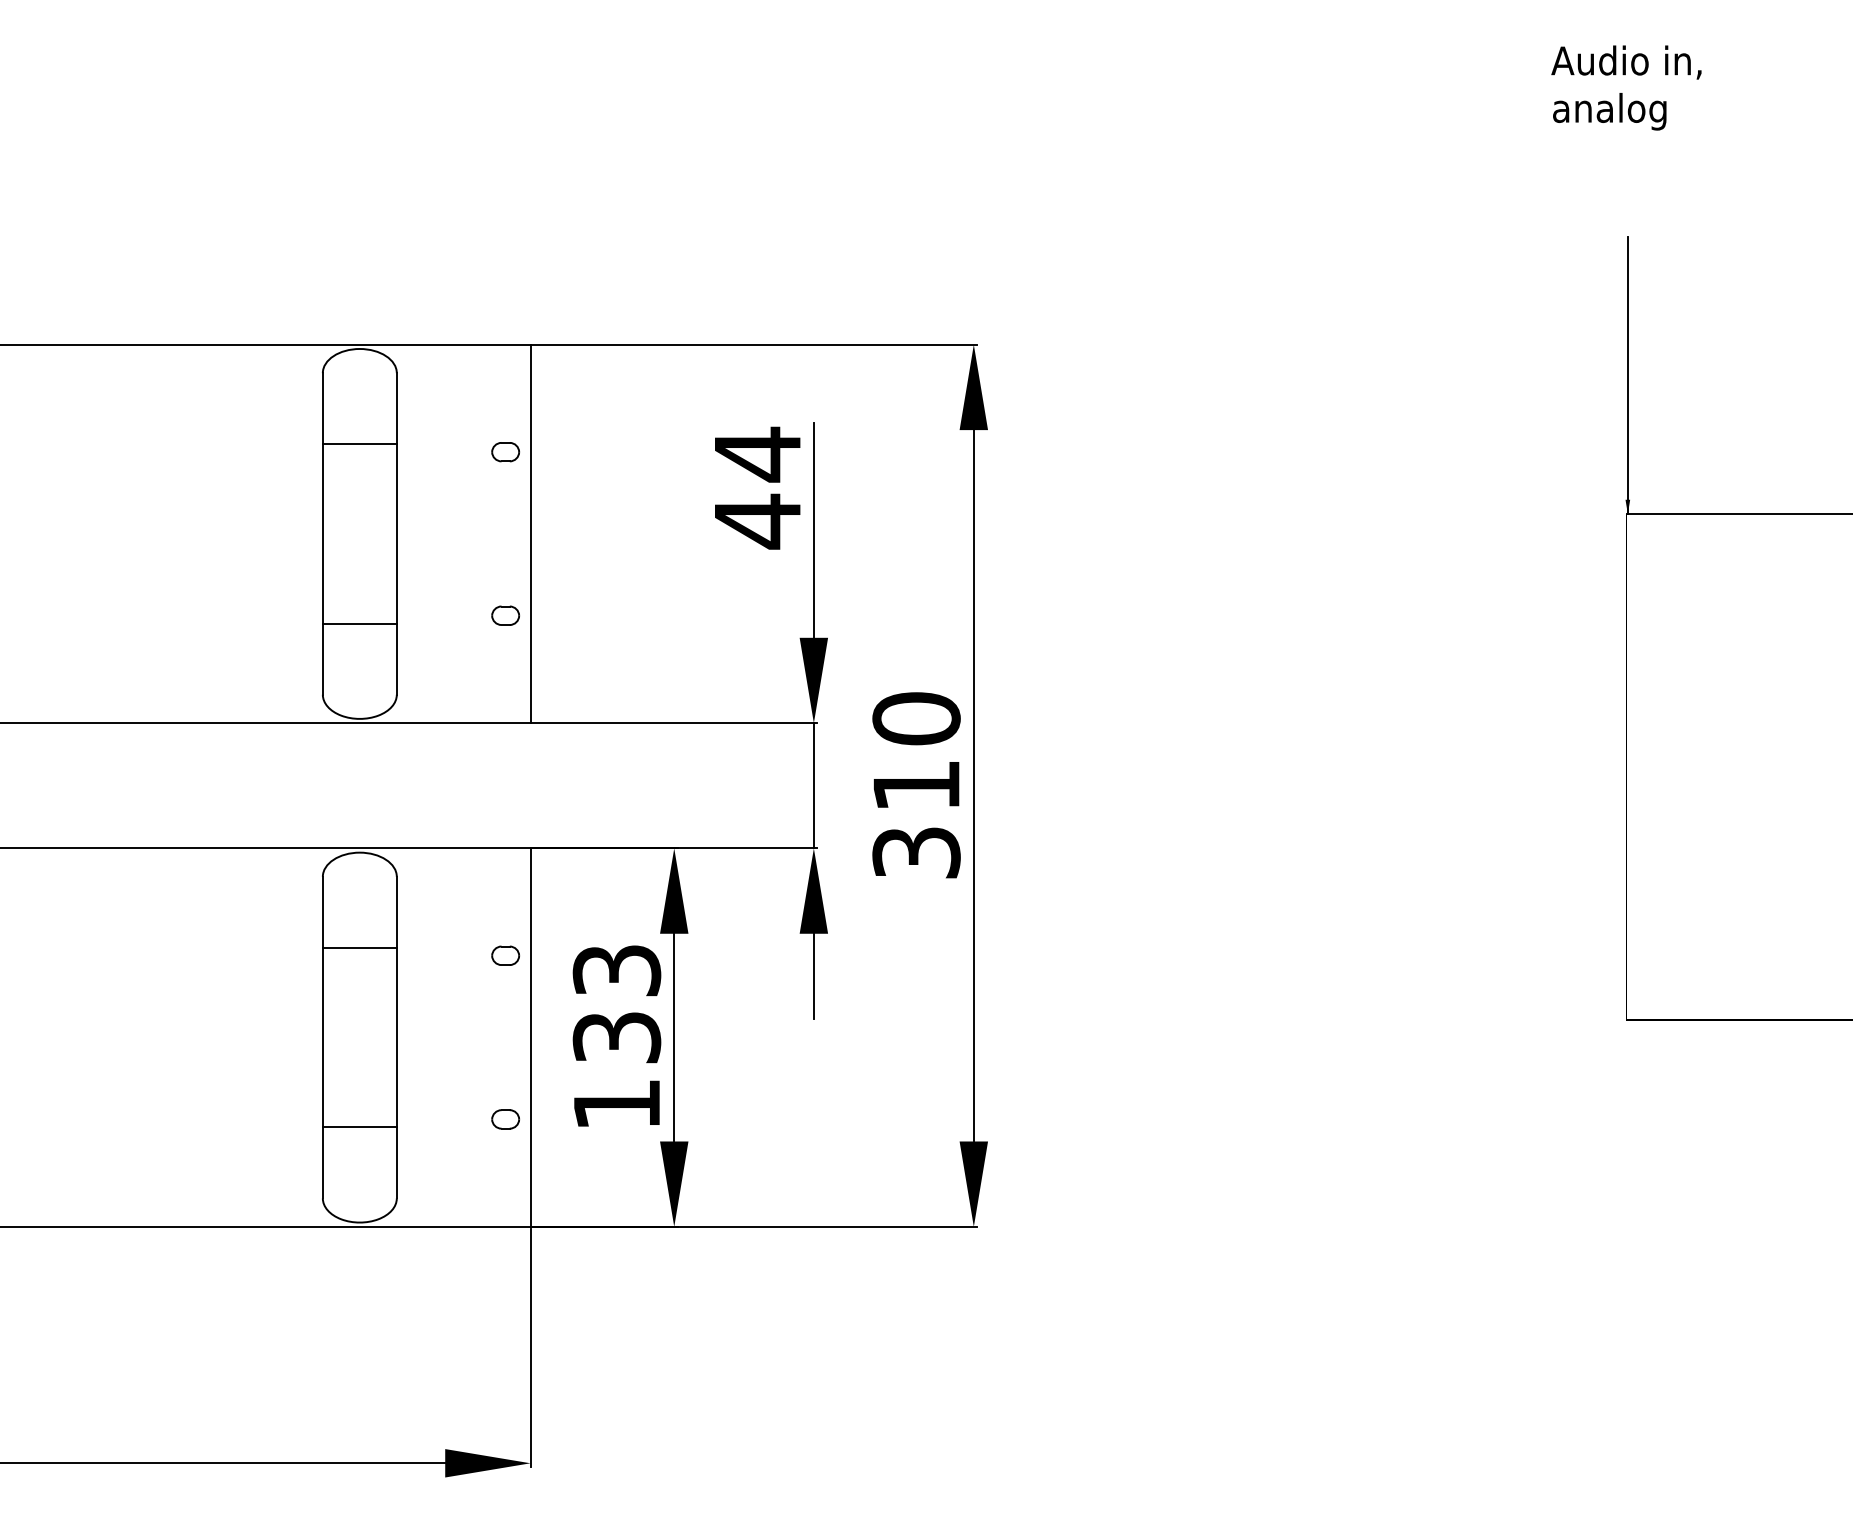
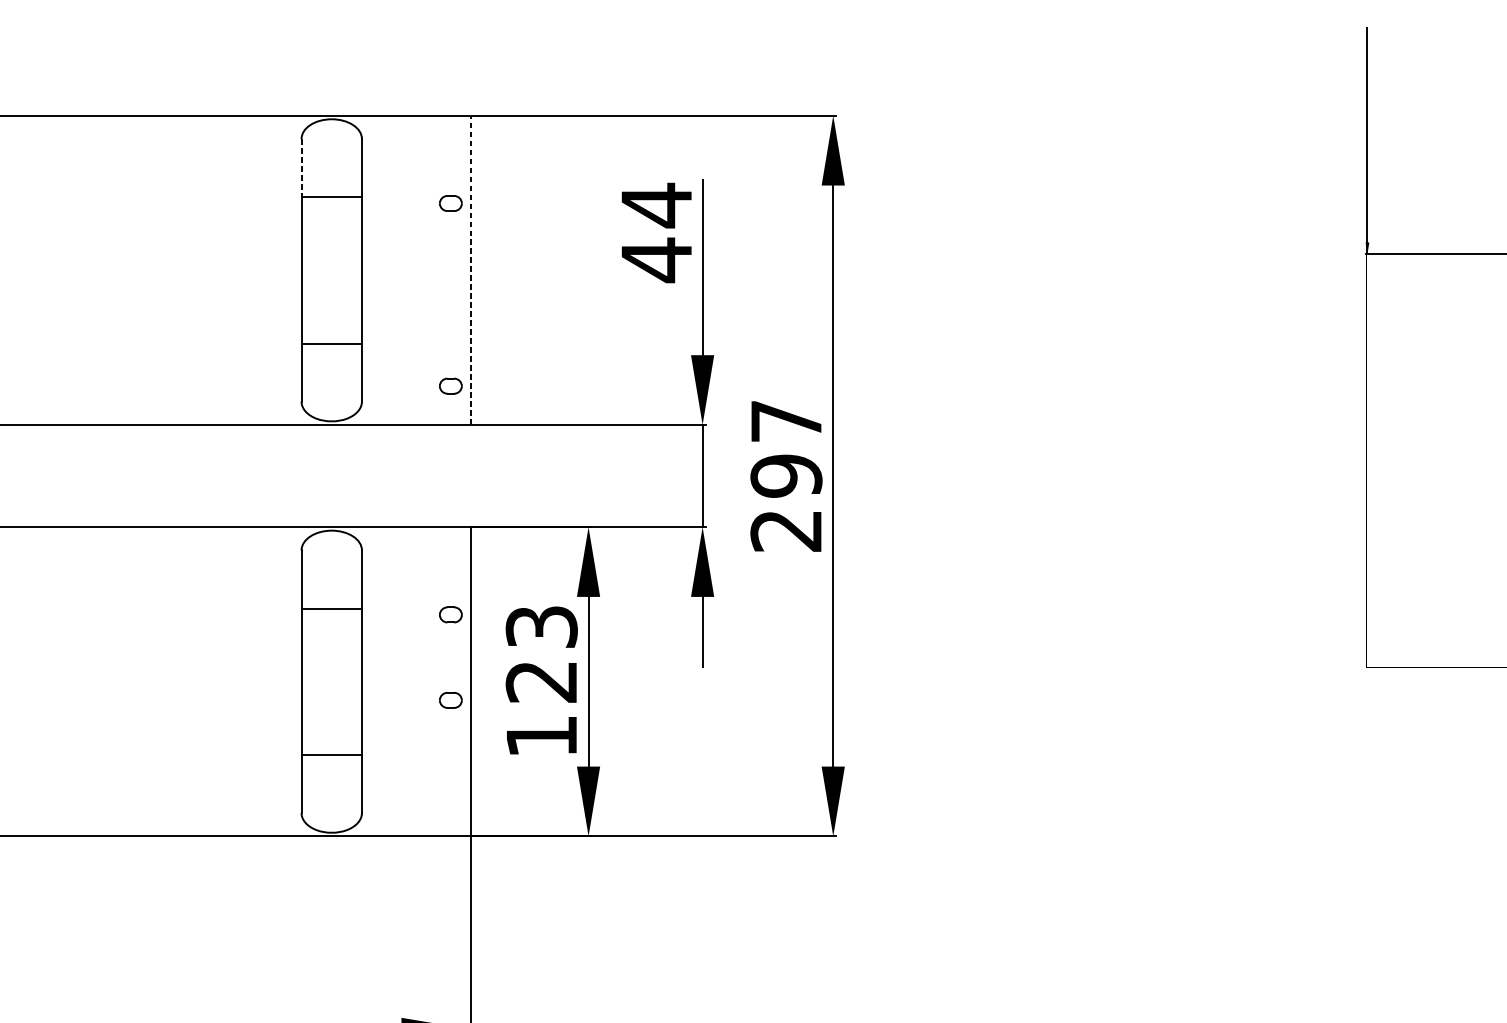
line: (322, 408) -> (301, 167), solid -> dashed
line: (530, 533) -> (471, 269), solid -> dashed
part: (505, 615) -> (450, 385), moved
text: (916, 785) -> (786, 475), 310 -> 297
text: (616, 1037) -> (541, 681), 133 -> 123
part: (505, 1119) -> (450, 700), moved

